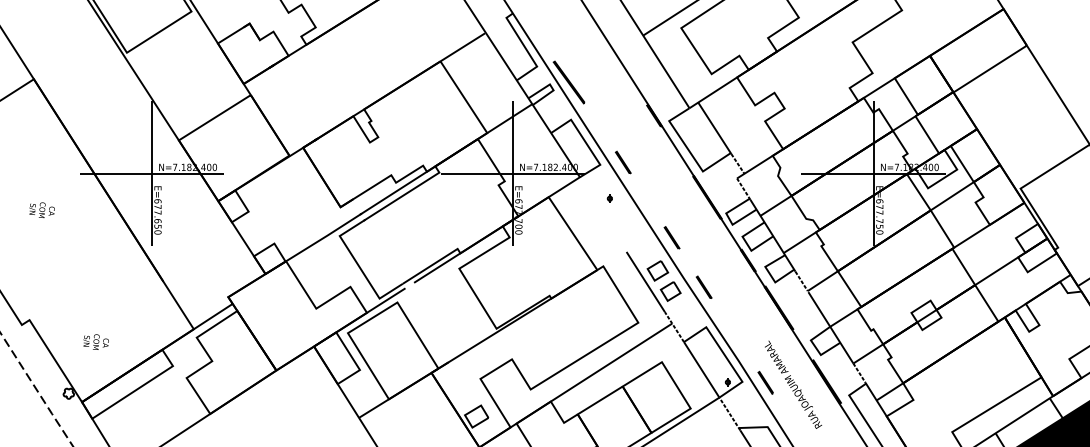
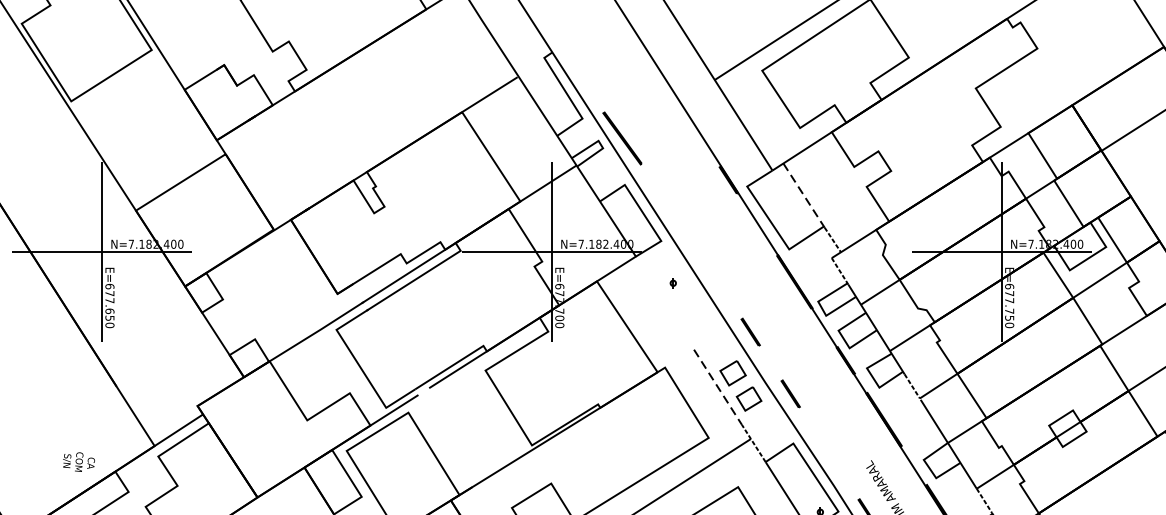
line: (714, 128) -> (803, 195), solid -> dashed
line: (623, 162) -> (690, 238), removed
line: (645, 282) -> (717, 387), solid -> dashed
text: (95, 341) -> (78, 461), moved

